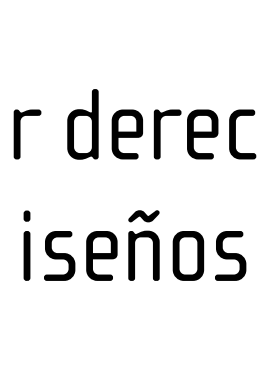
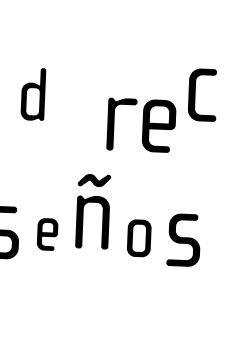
part: (82, 124) -> (32, 94), size x0.7
part: (126, 134) -> (79, 106), removed
part: (185, 134) -> (140, 125), moved
part: (235, 134) -> (195, 94), moved
part: (143, 237) -> (93, 202), moved
part: (101, 255) -> (47, 233), size x0.6
part: (188, 255) -> (139, 237), size x0.7

